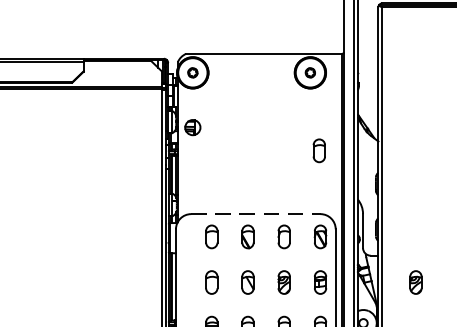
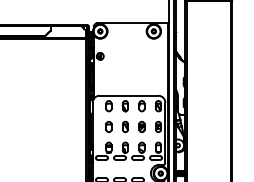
part: (318, 149) -> (157, 66), removed
line: (256, 213) -> (129, 95), dashed -> solid
part: (414, 281) -> (201, 126), removed

